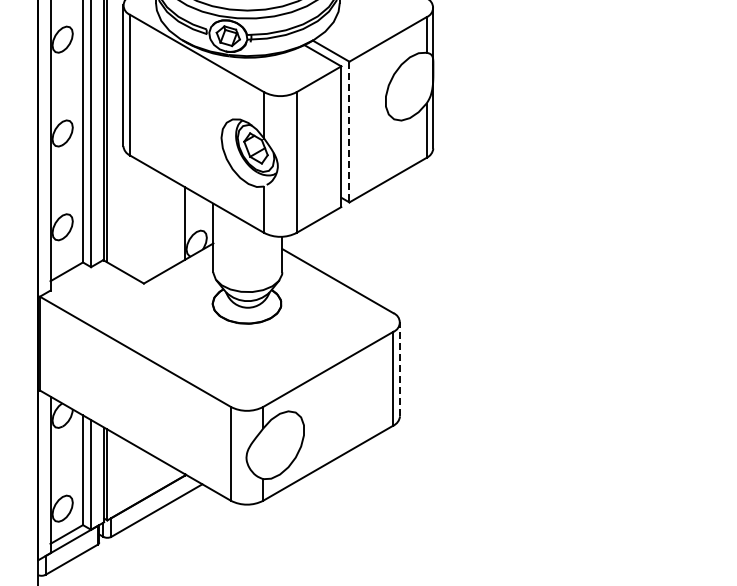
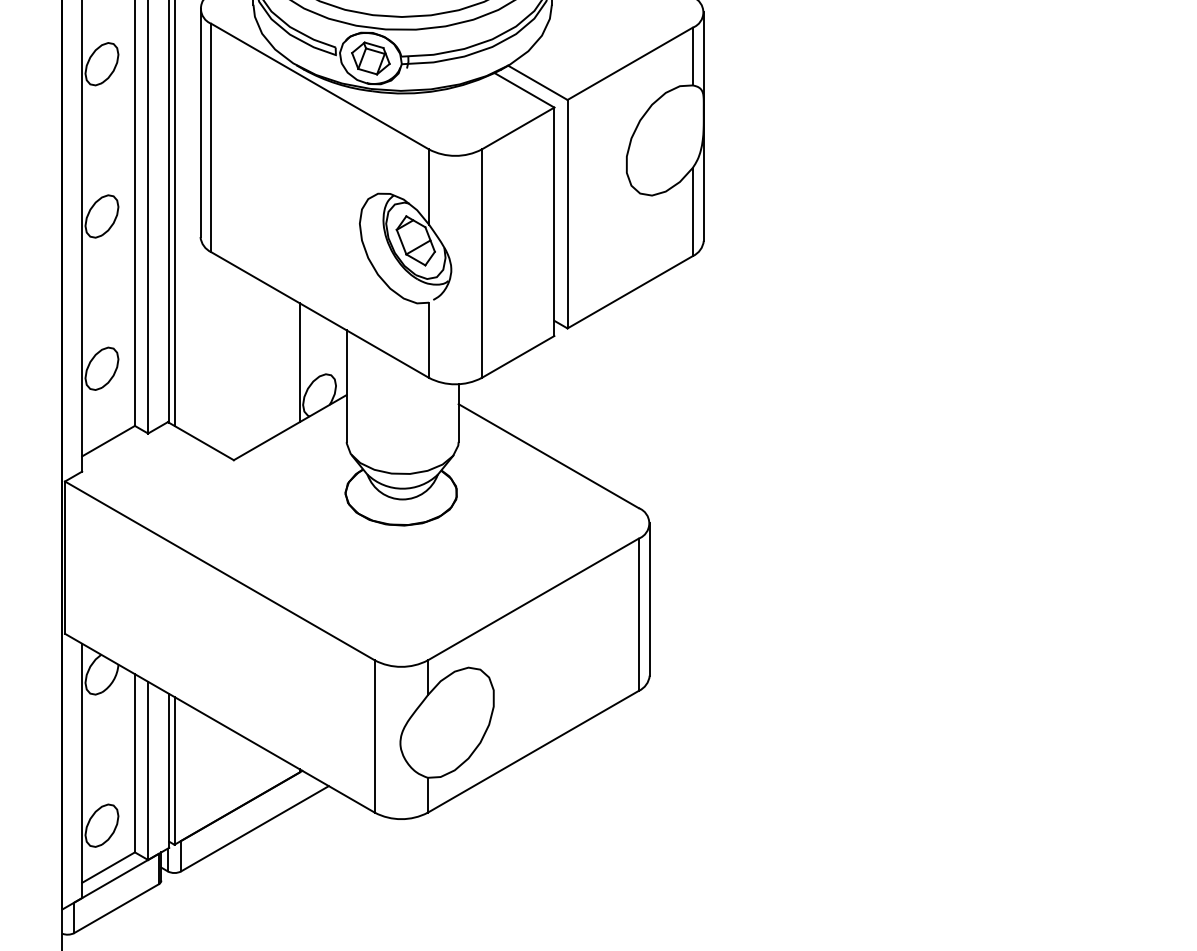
line: (349, 132) -> (567, 214), dashed -> solid
line: (400, 369) -> (650, 599), dashed -> solid

